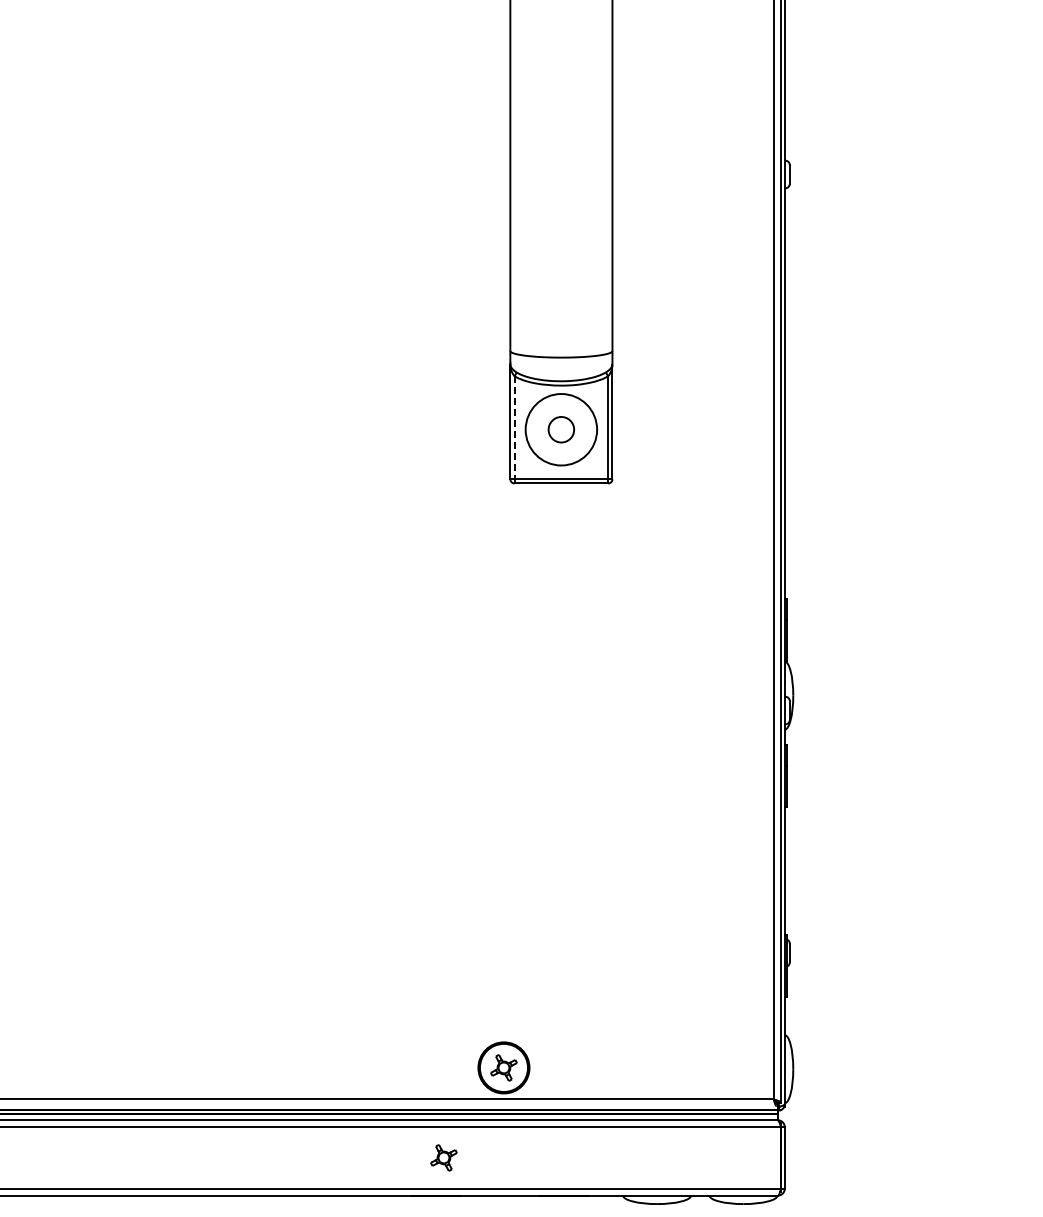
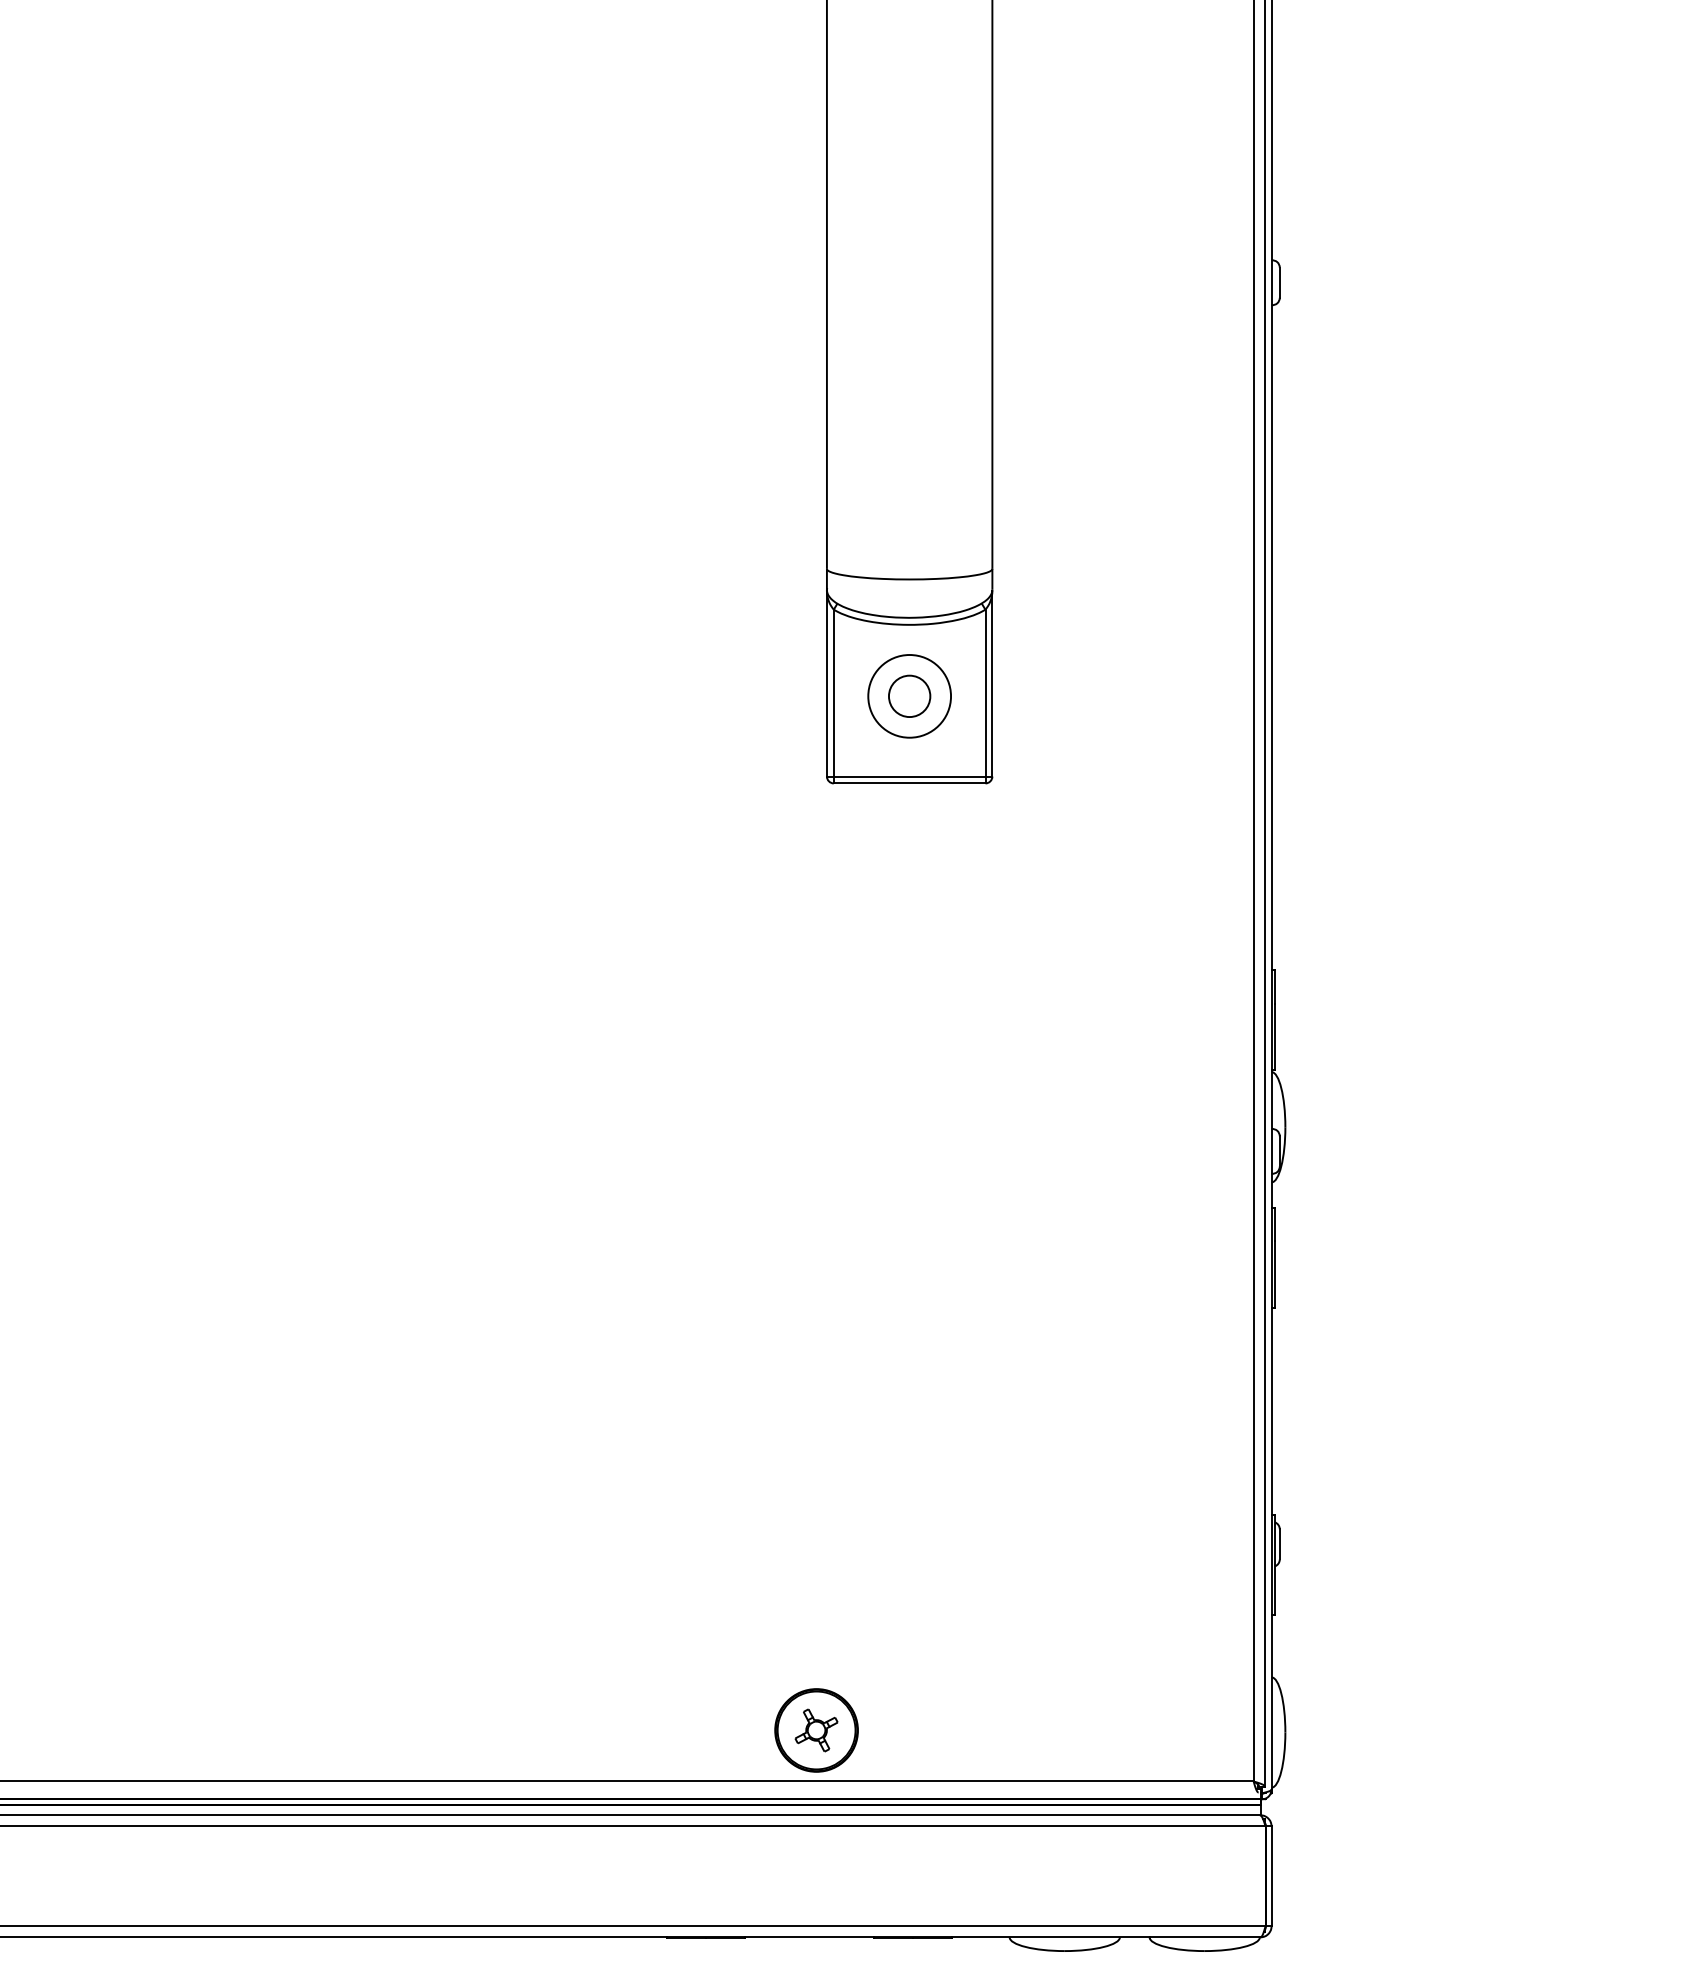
line: (514, 428) -> (833, 694), dashed -> solid
circle: (560, 429) -> (908, 695), size x0.71
part: (443, 1157) -> (718, 1875), removed

